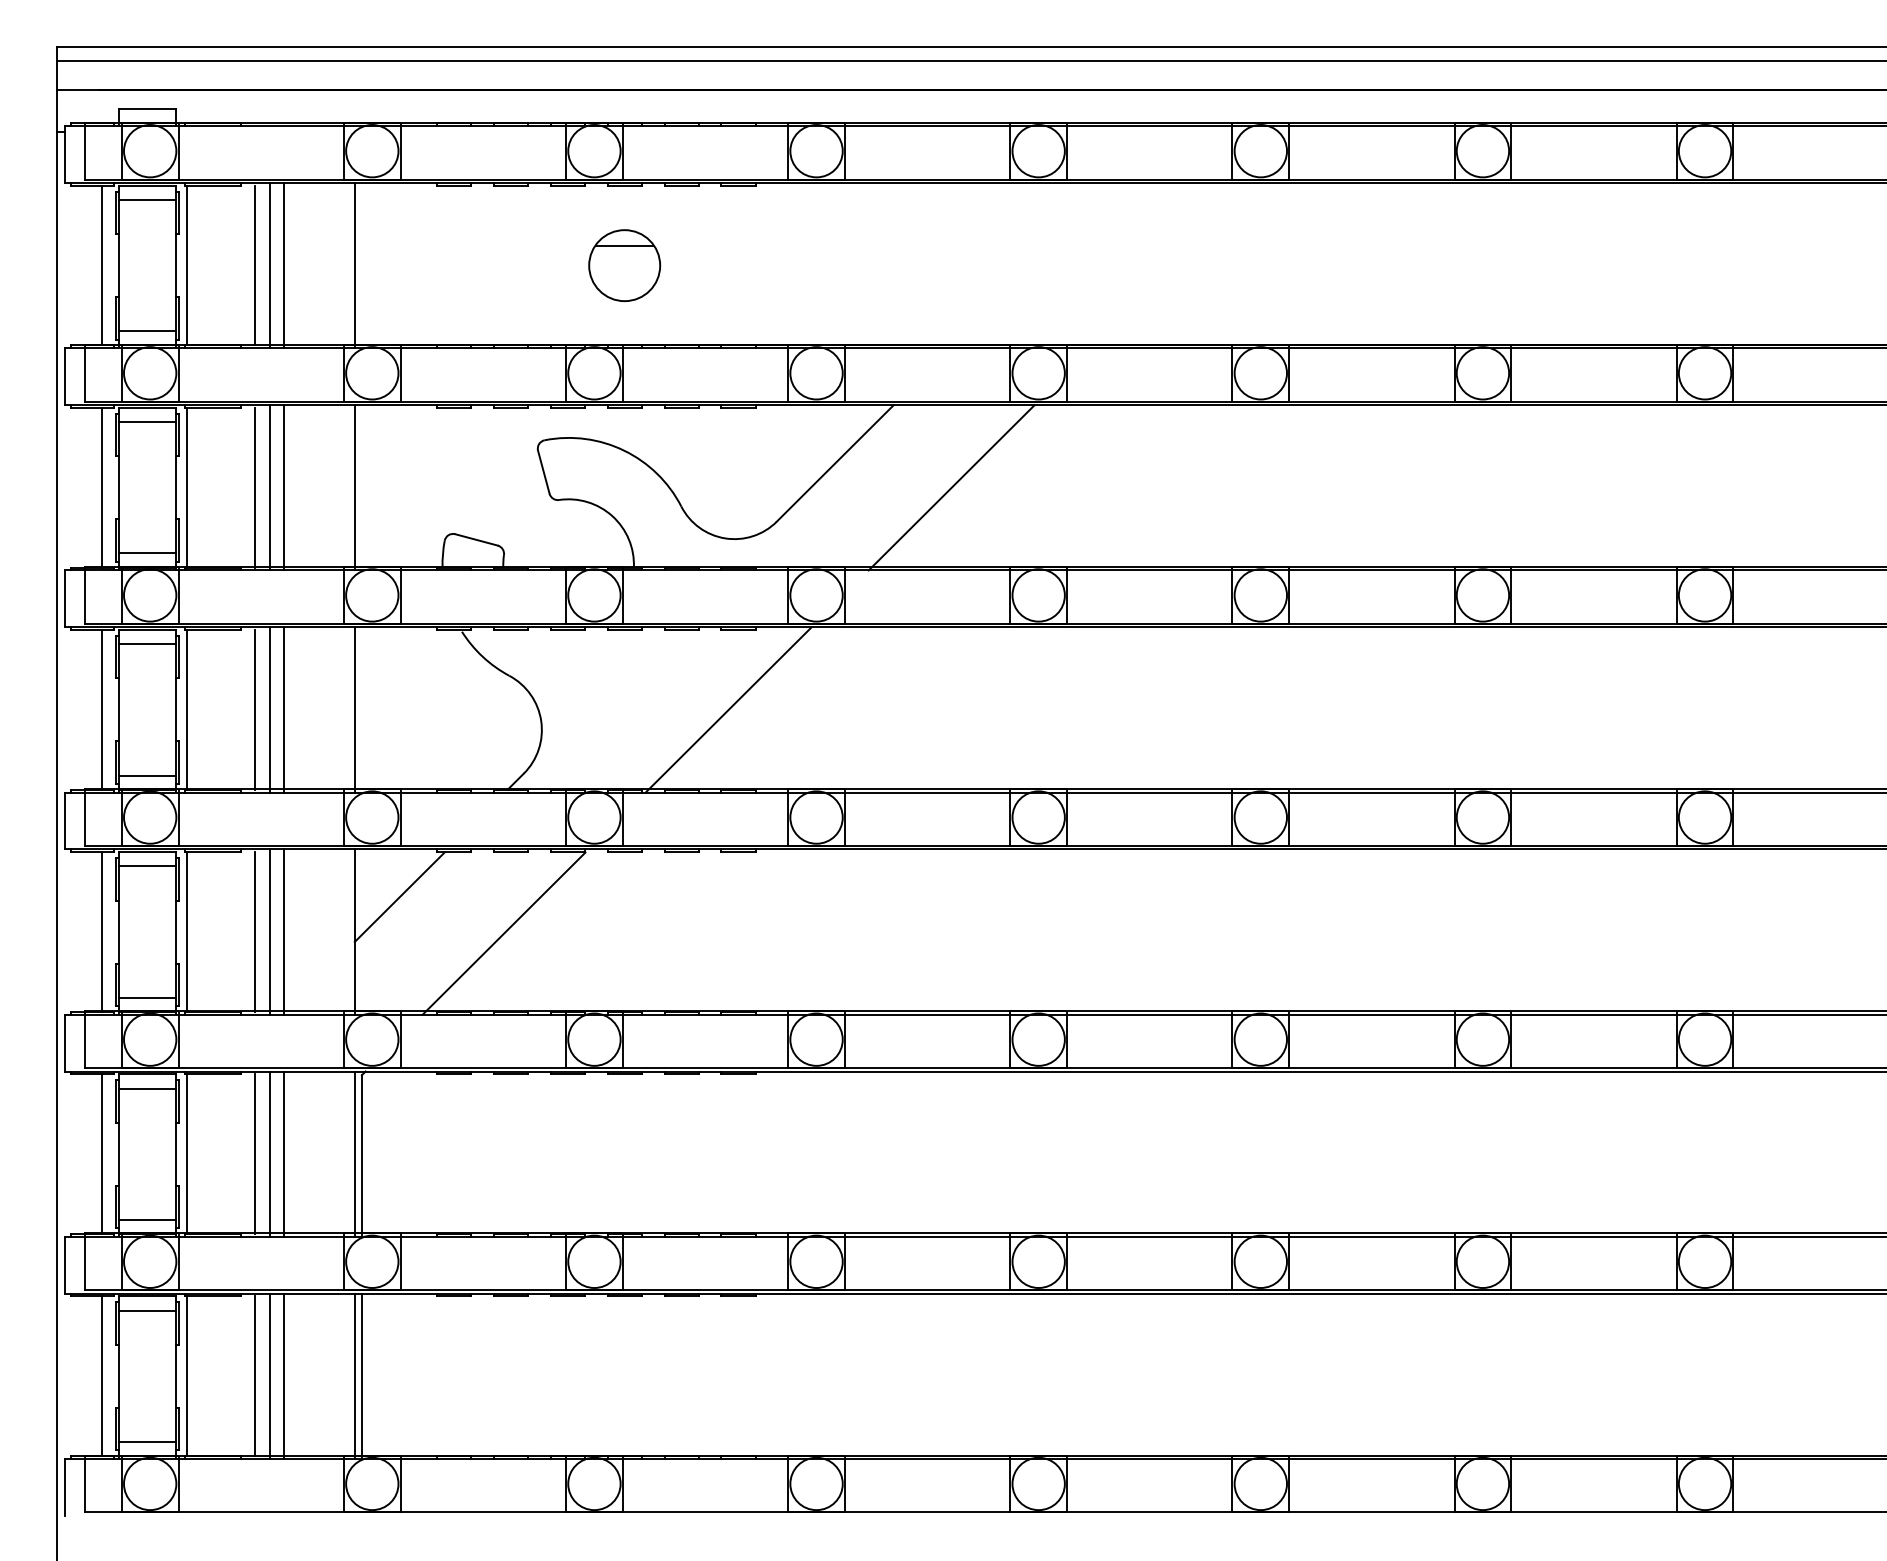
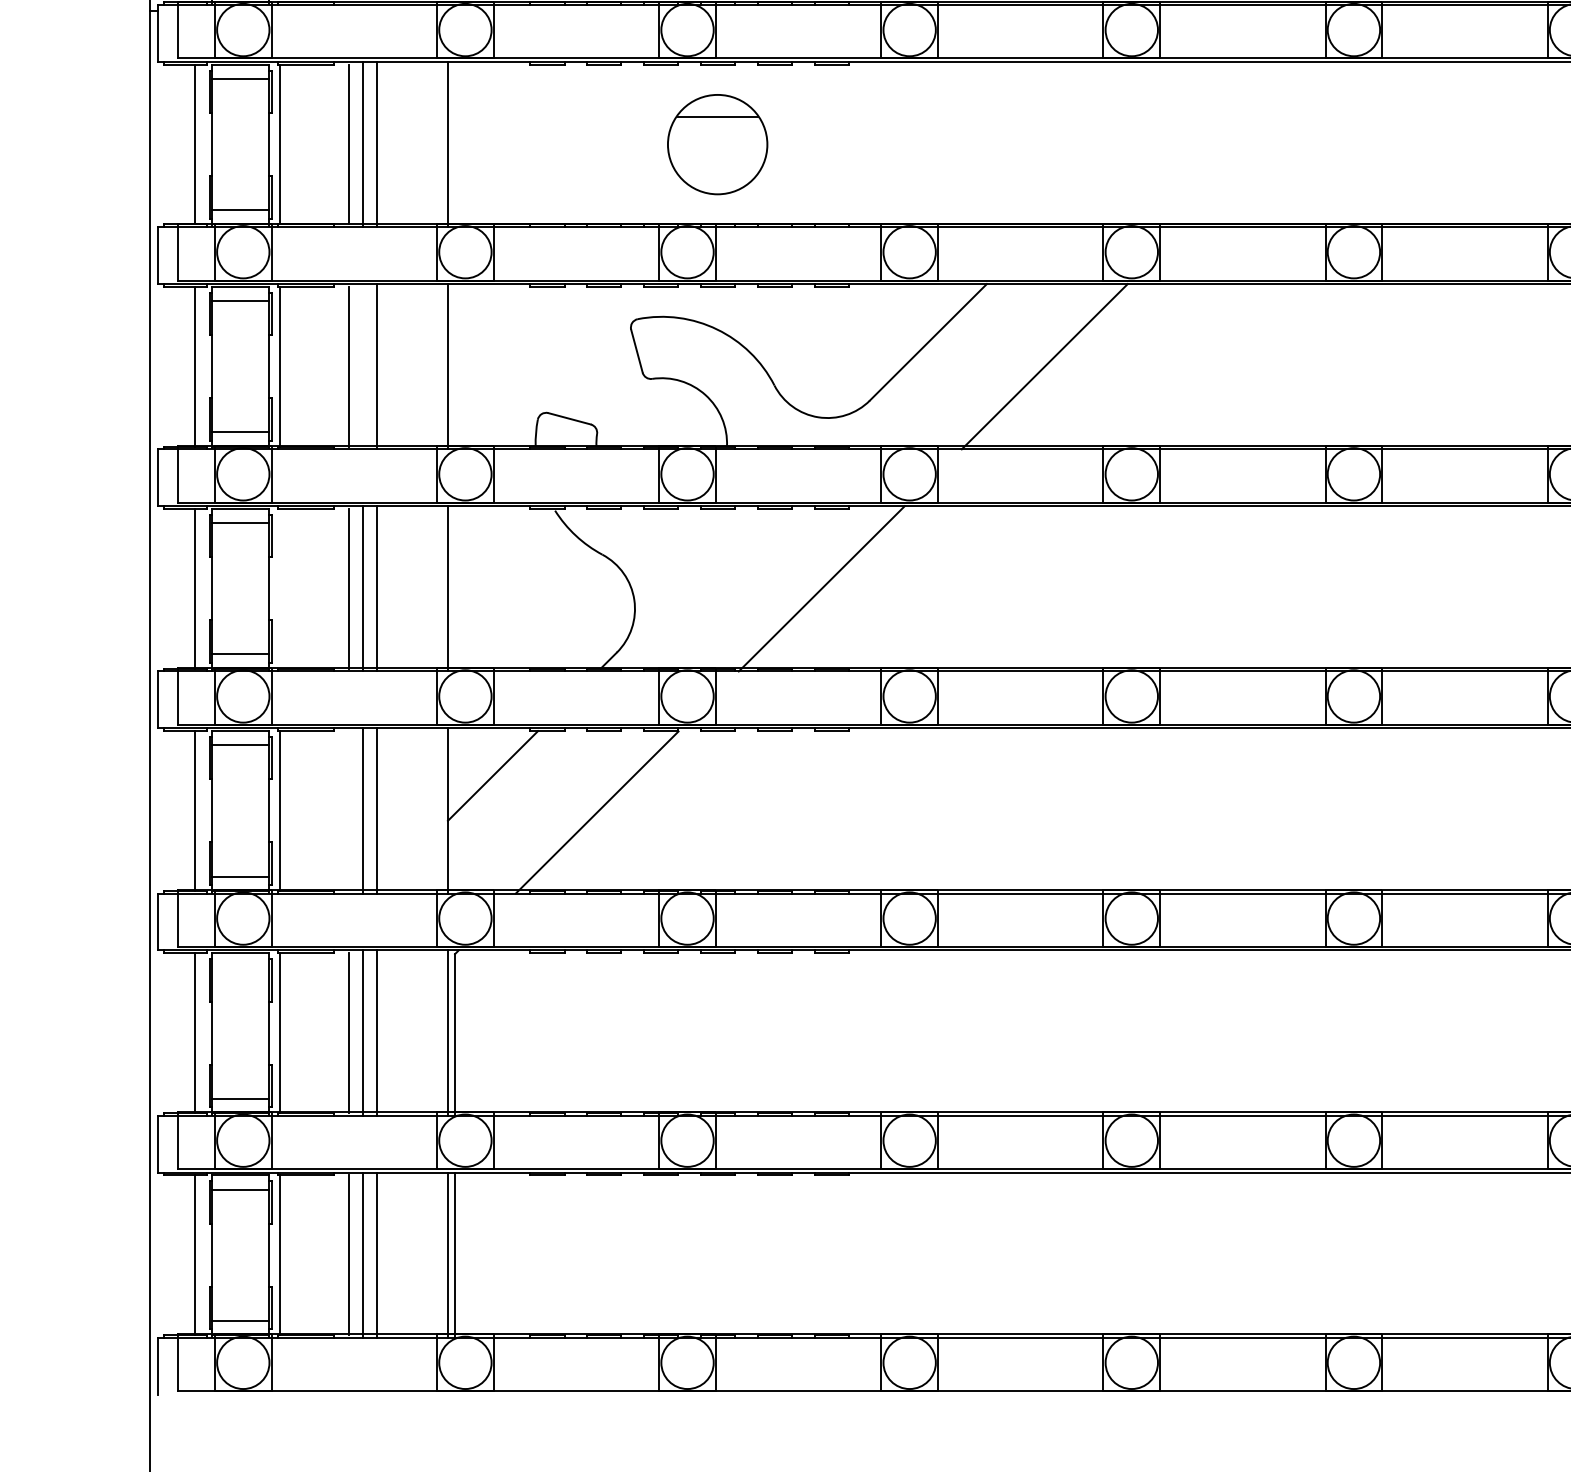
part: (624, 265) -> (717, 144), size x1.4
line: (269, 487) -> (362, 366), removed
line: (187, 709) -> (280, 588), removed
line: (255, 931) -> (348, 810), removed
line: (147, 1088) -> (240, 967), removed

